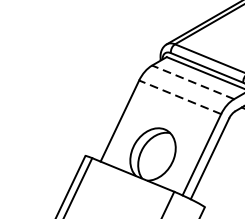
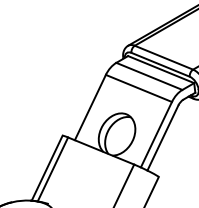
line: (193, 82) -> (149, 76), dashed -> solid
line: (179, 97) -> (138, 88), dashed -> solid

